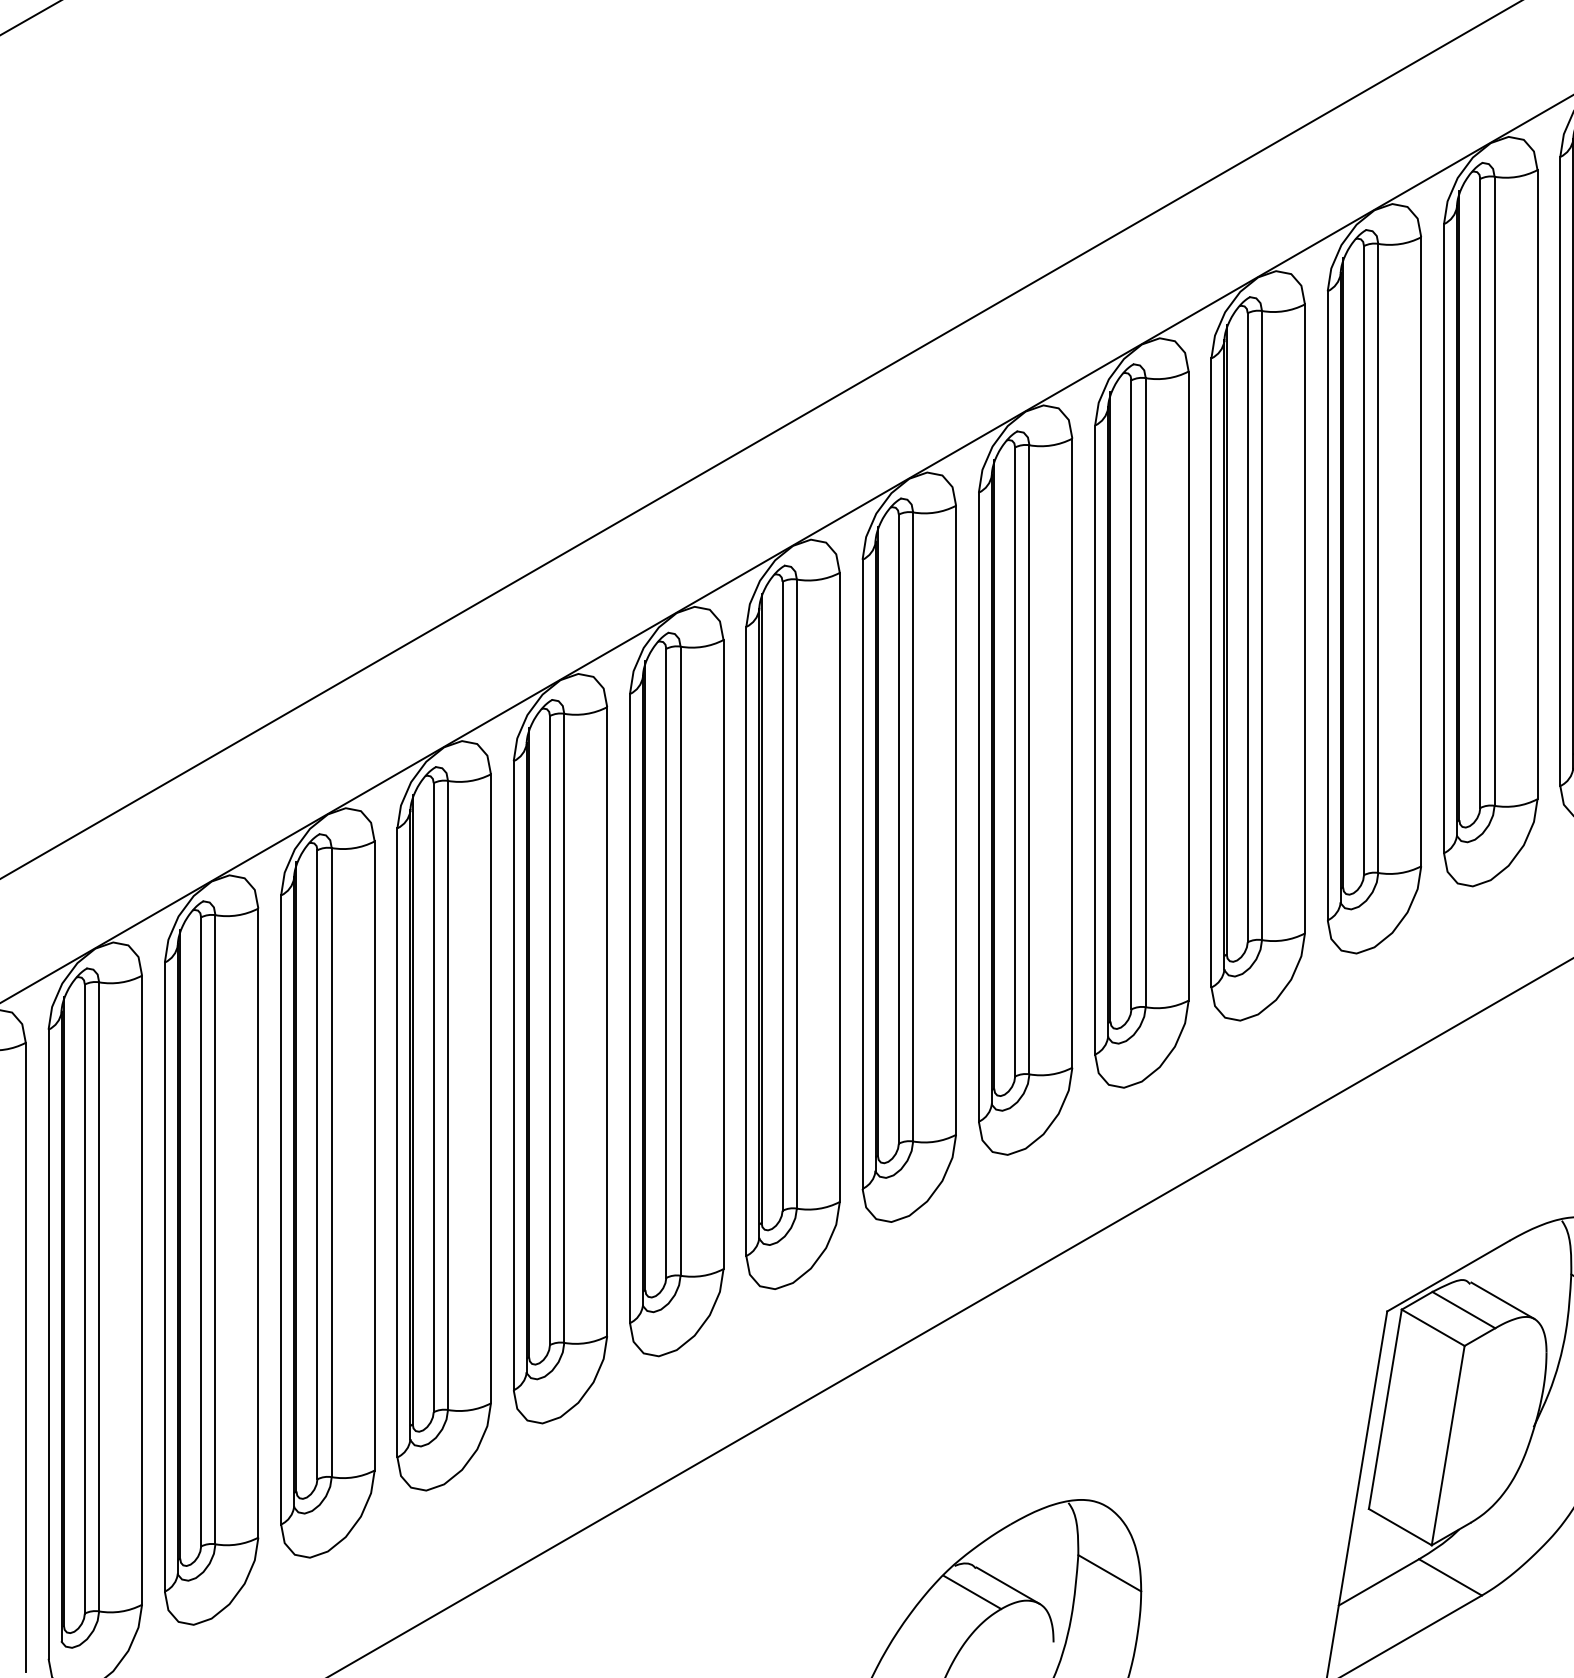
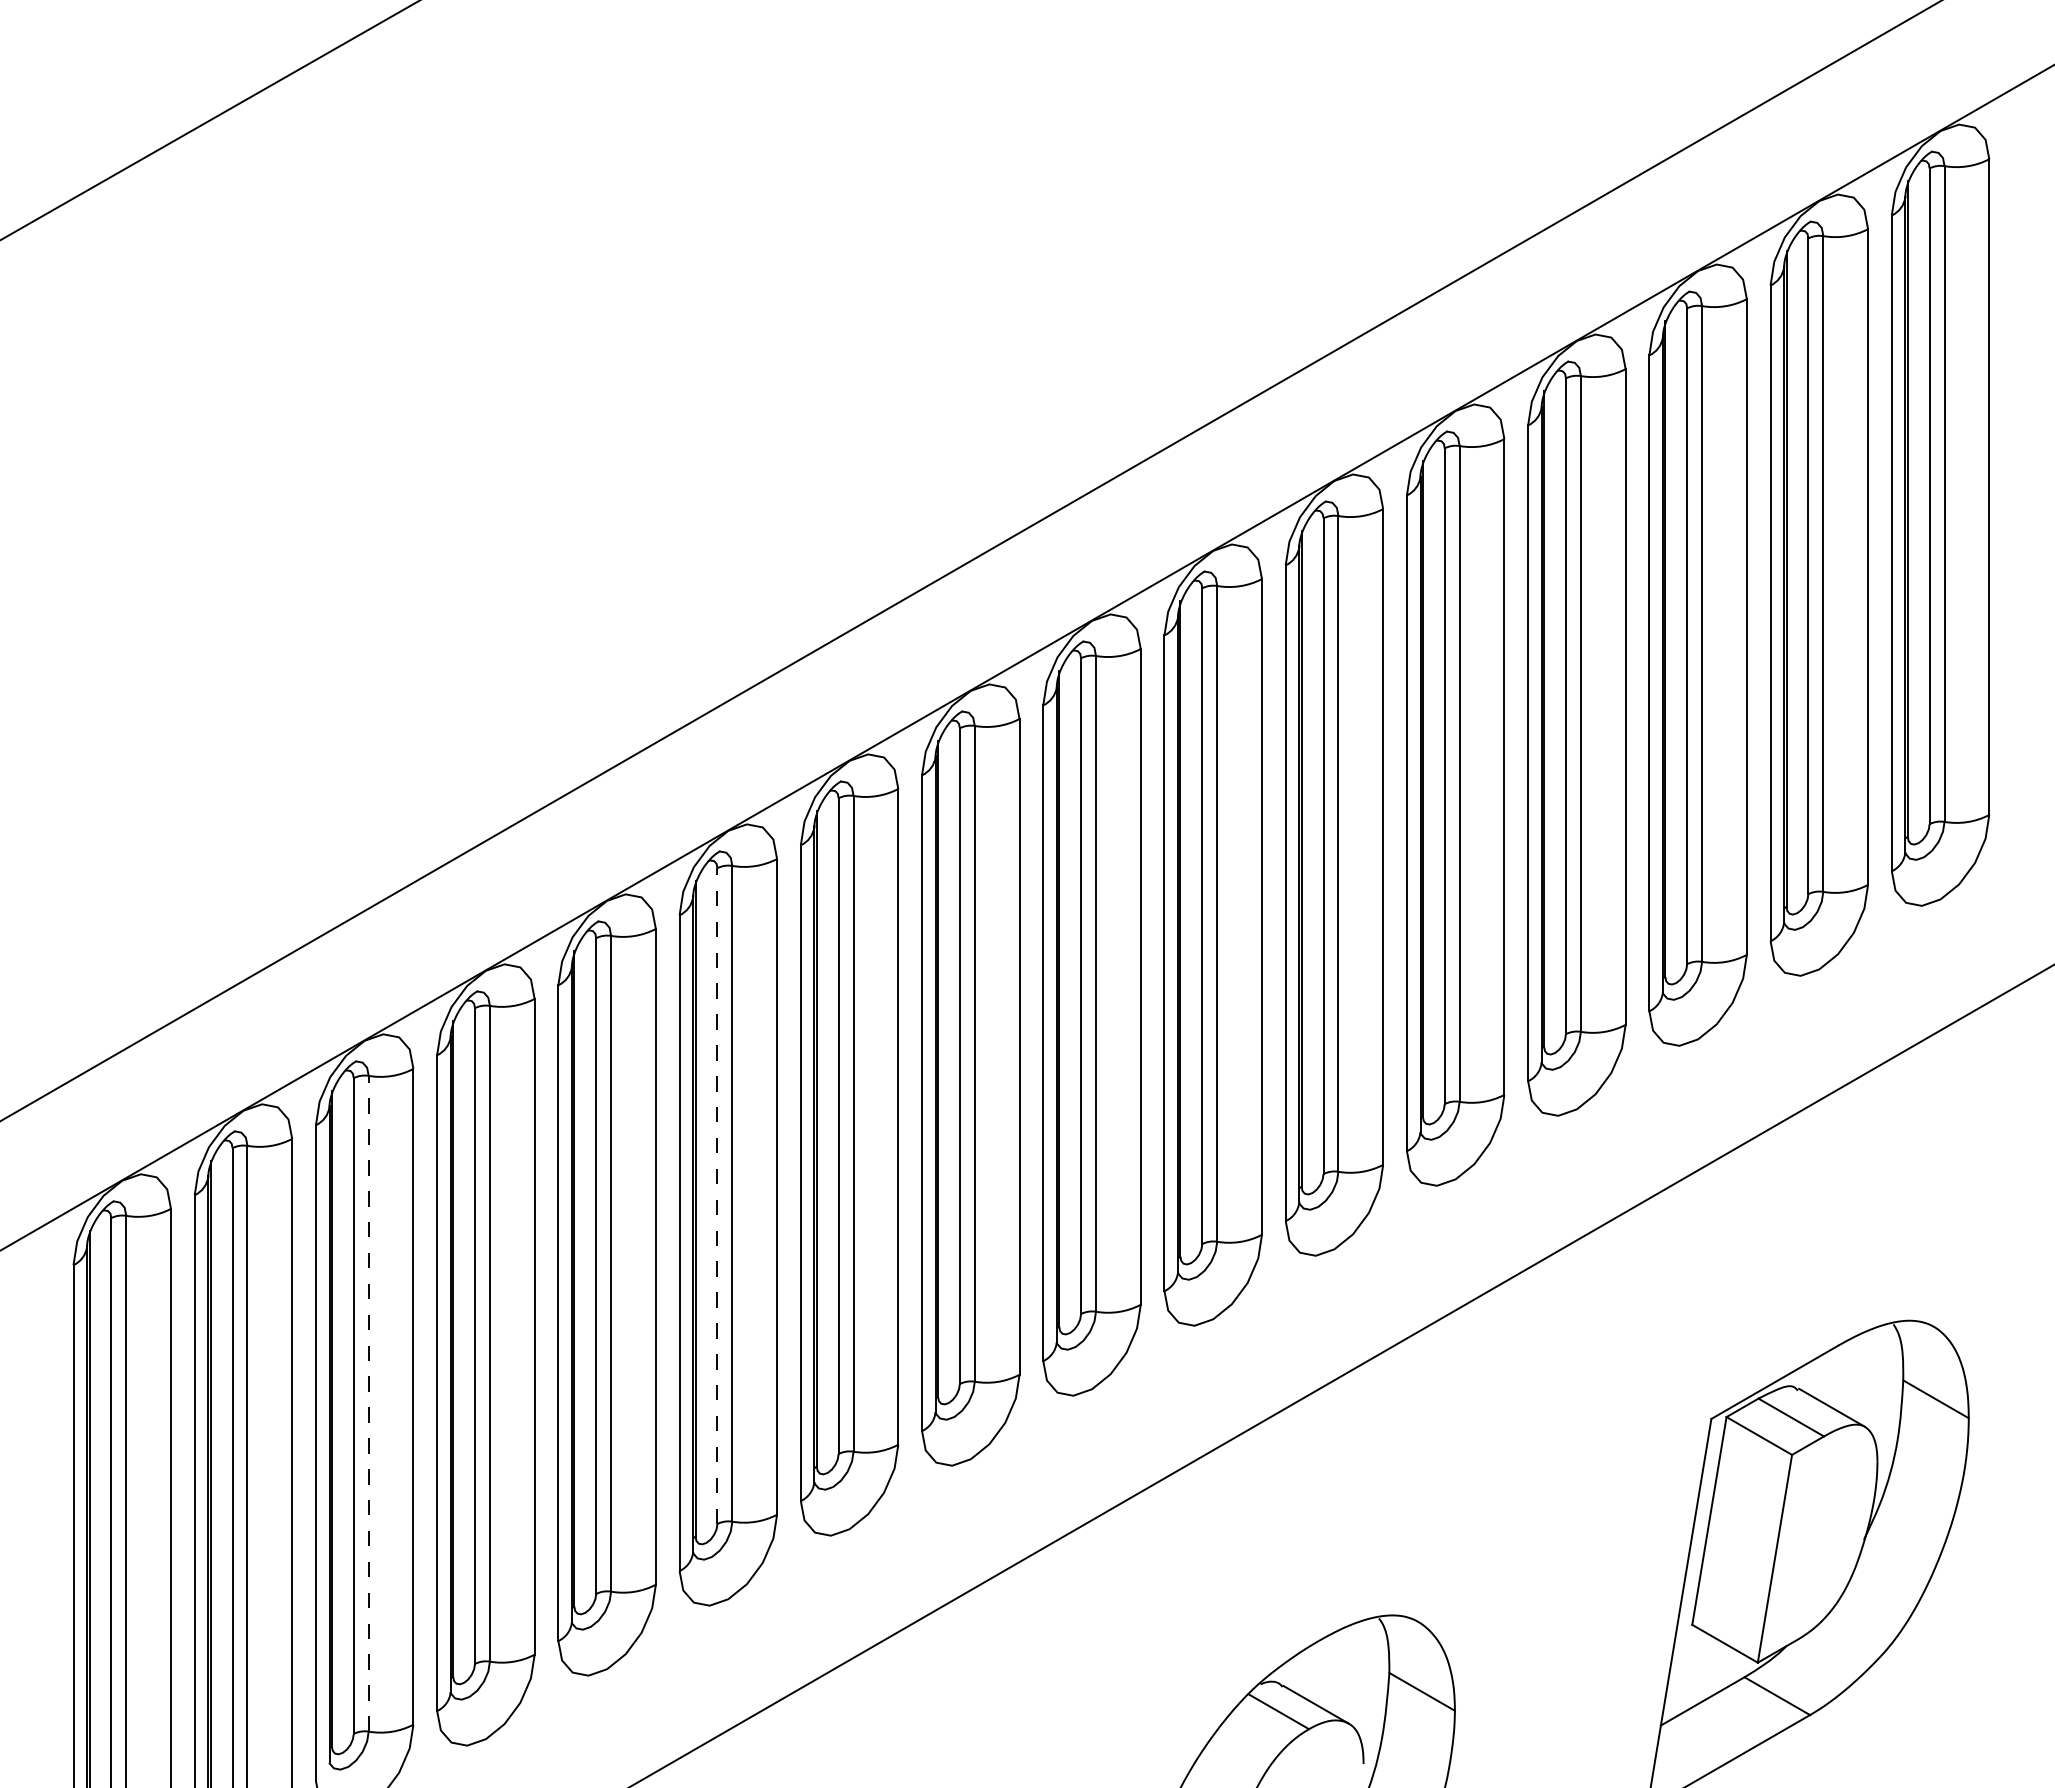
line: (433, 1098) -> (717, 1196), solid -> dashed
line: (98, 1296) -> (368, 1403), solid -> dashed

